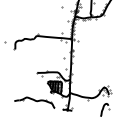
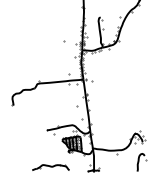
part: (34, 101) -> (50, 167), size x0.7

